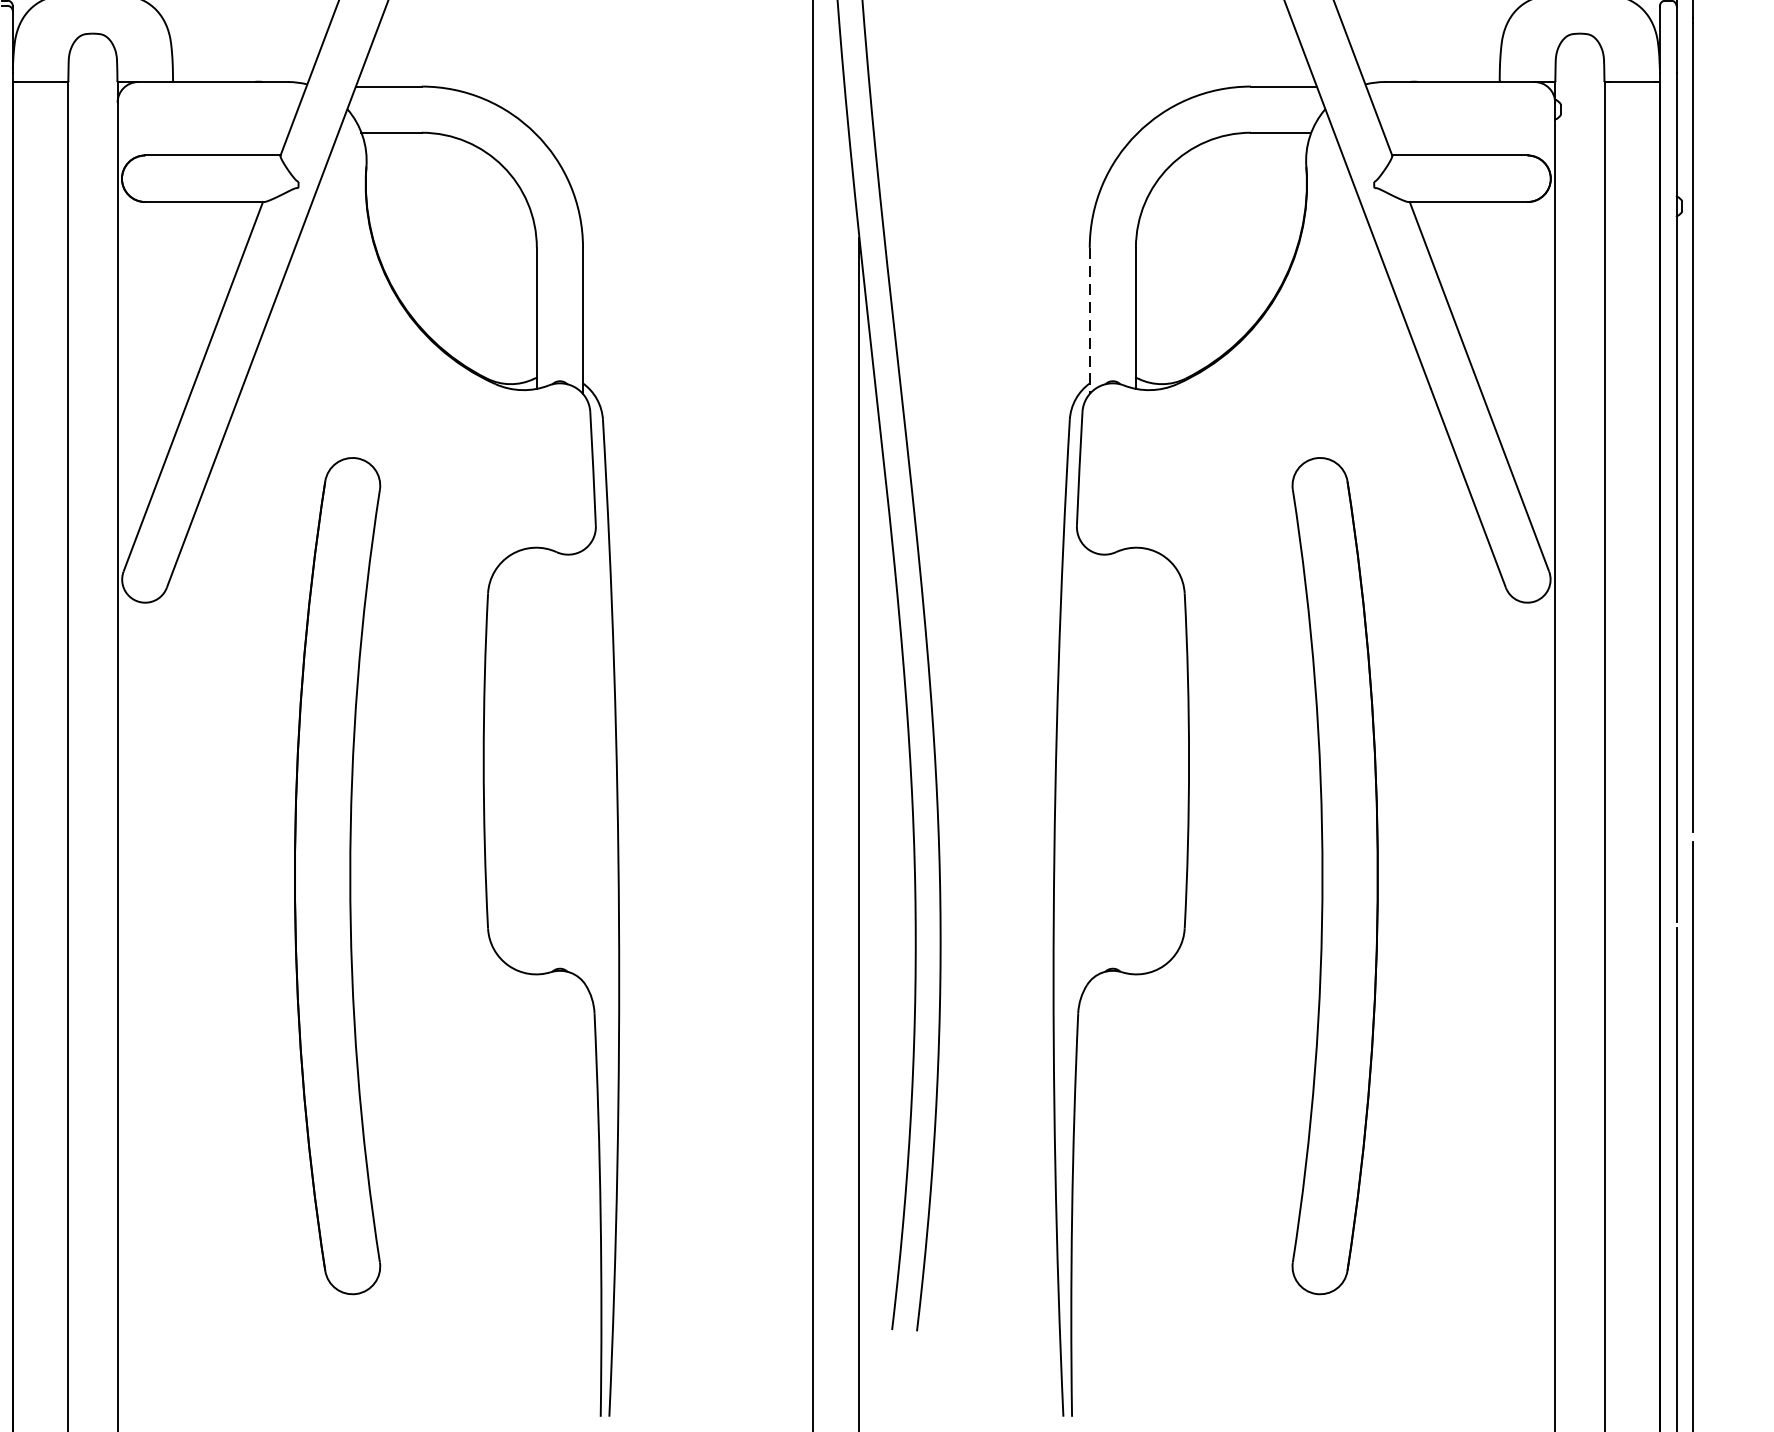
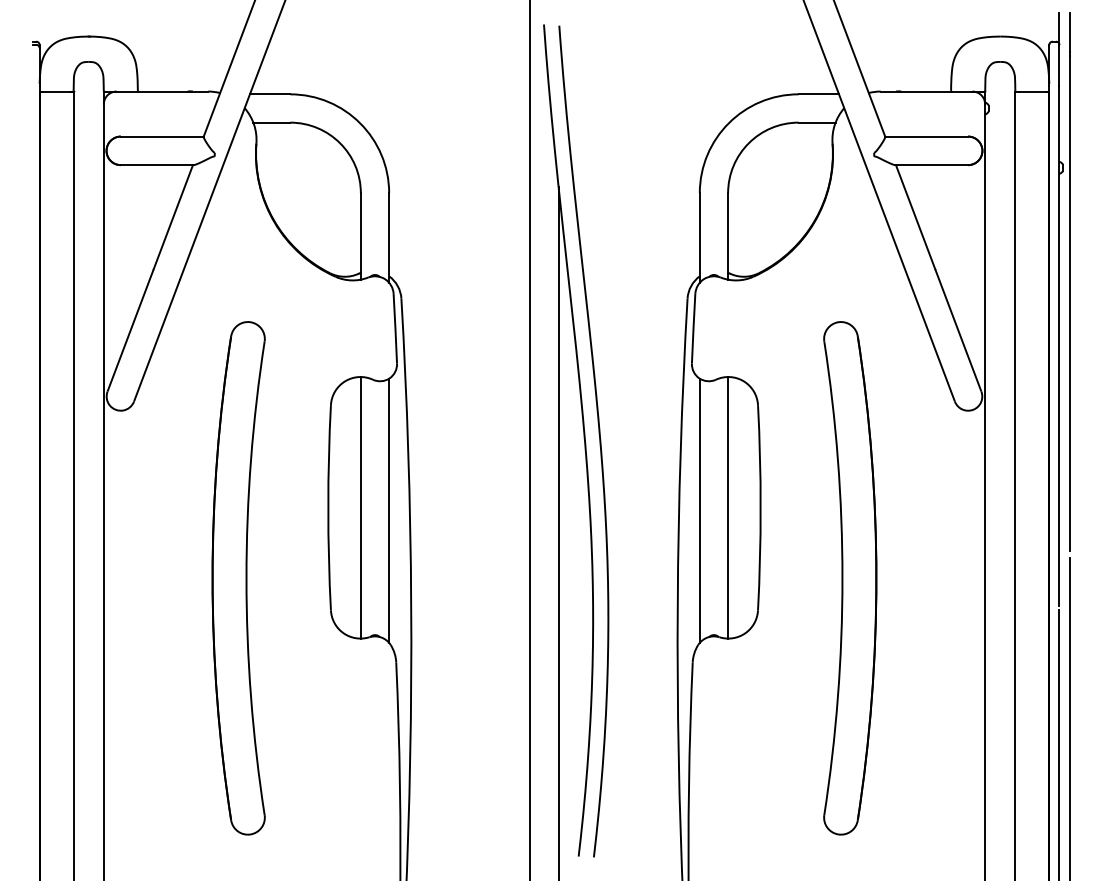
line: (1089, 321) -> (699, 238), dashed -> solid
line: (536, 760) -> (360, 507), added
line: (1136, 760) -> (728, 507), added
line: (583, 765) -> (389, 510), added
line: (1089, 765) -> (699, 510), added

